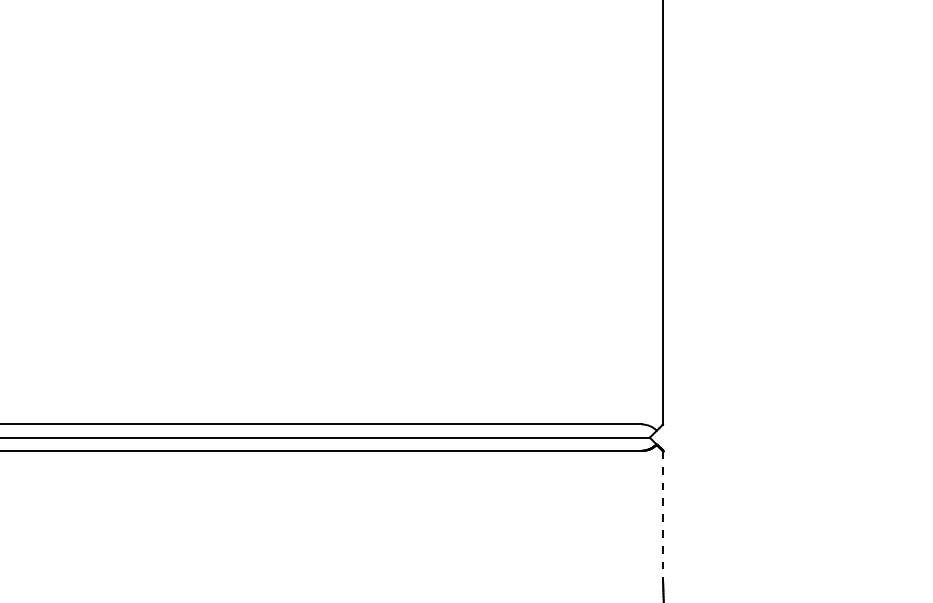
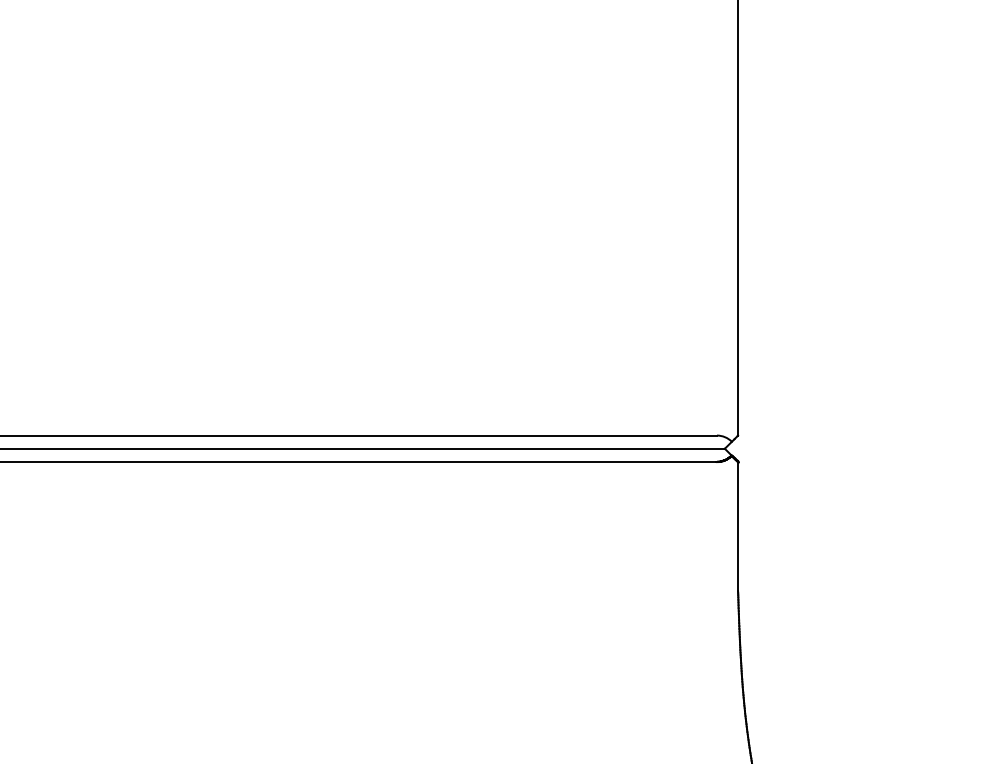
line: (663, 515) -> (738, 526), dashed -> solid

